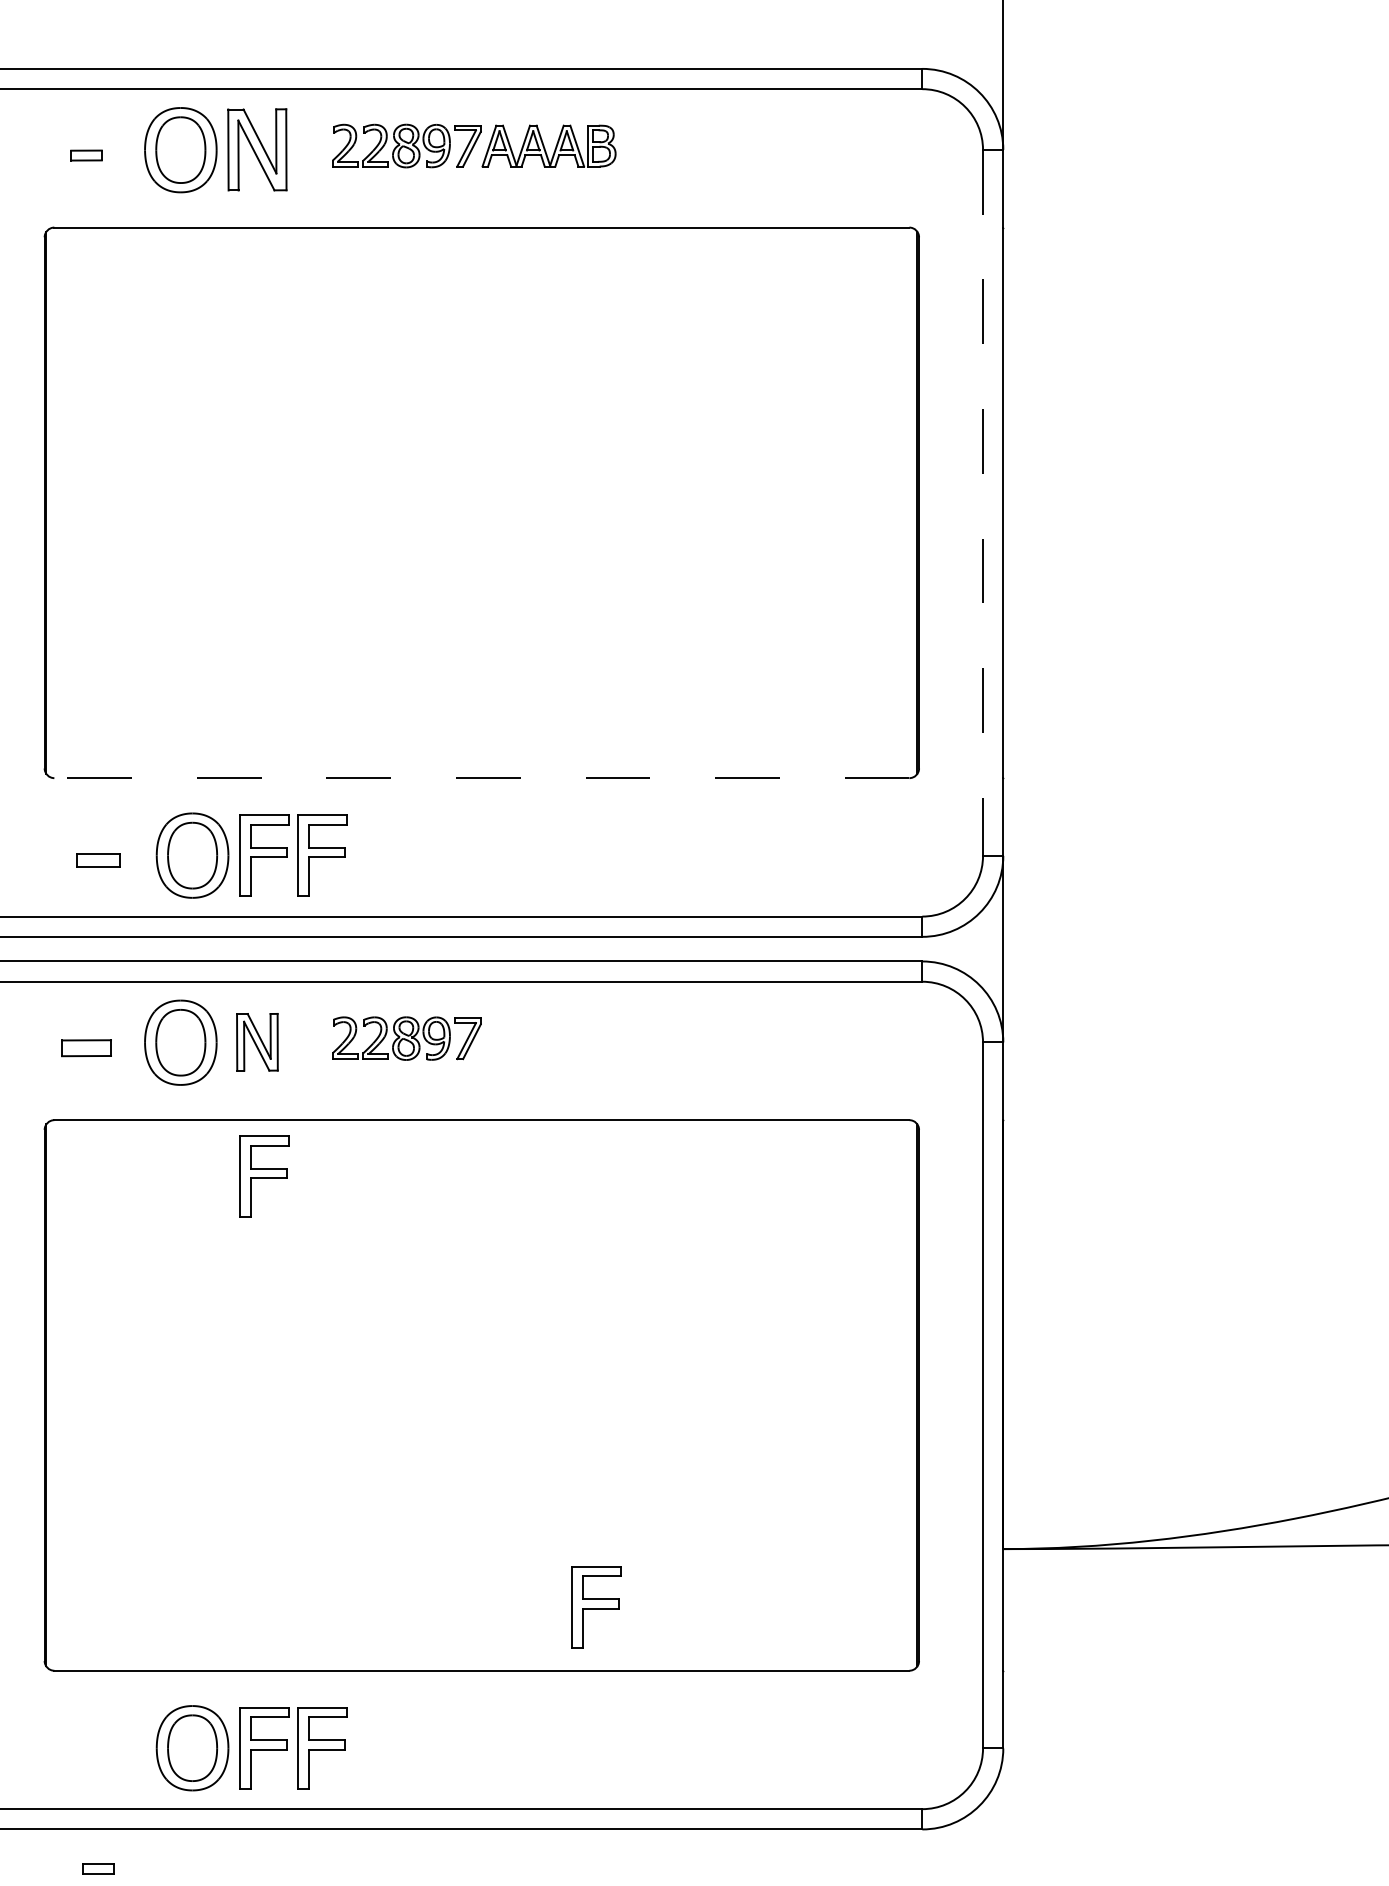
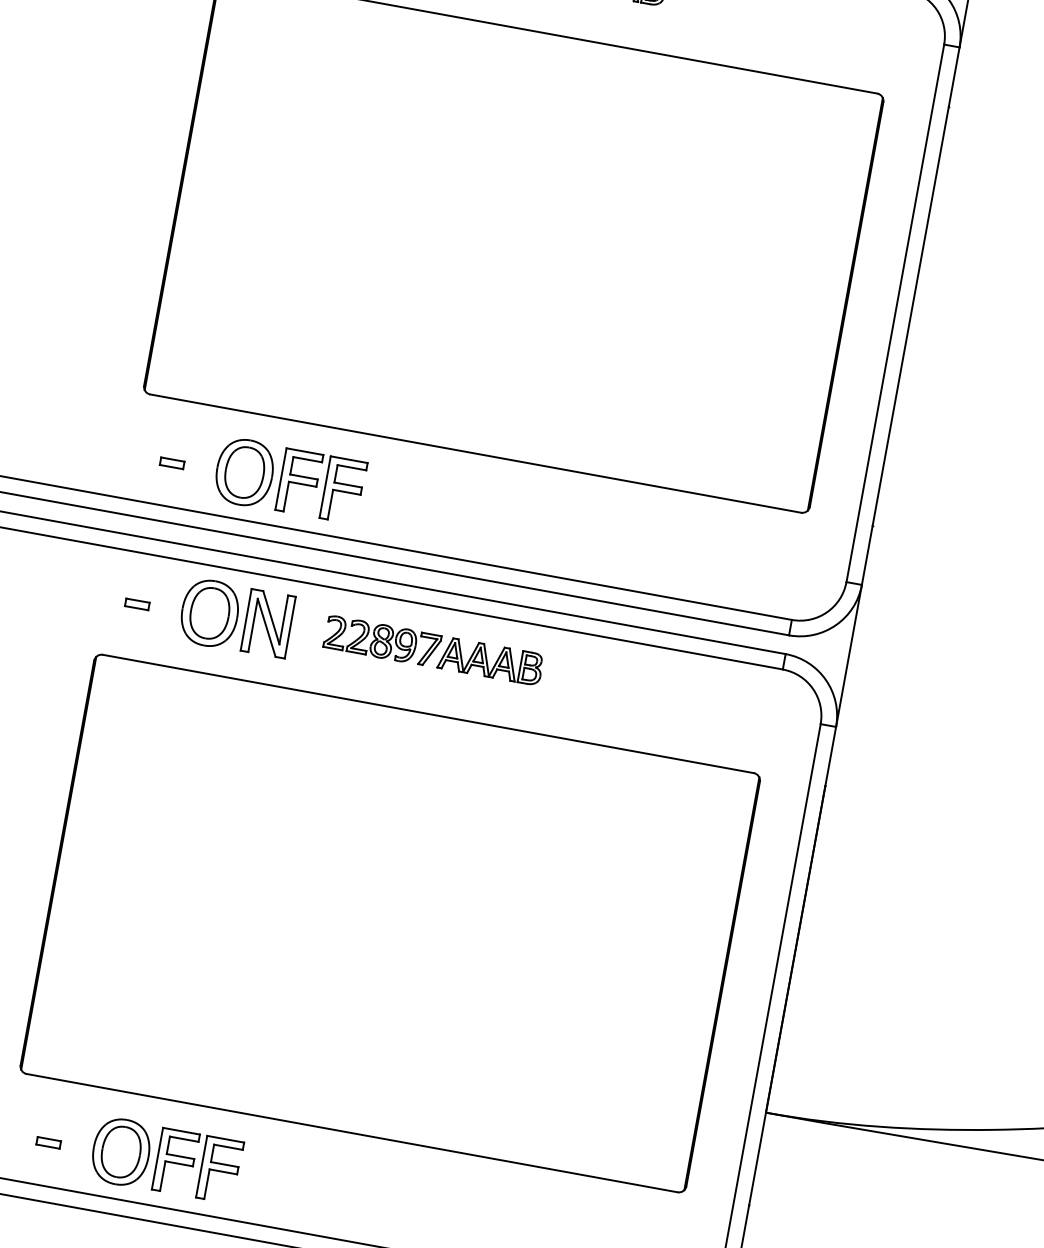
line: (983, 503) -> (895, 313), dashed -> solid
line: (481, 778) -> (475, 453), dashed -> solid
part: (98, 860) -> (172, 463), size x0.71
part: (548, 1038) -> (490, 661), added
part: (257, 1041) -> (268, 623), size x1.43
part: (86, 1047) -> (137, 603), size x0.62
part: (264, 1176) -> (255, 726), removed
part: (596, 1607) -> (448, 1100), removed
part: (98, 1868) -> (49, 1142), moved

